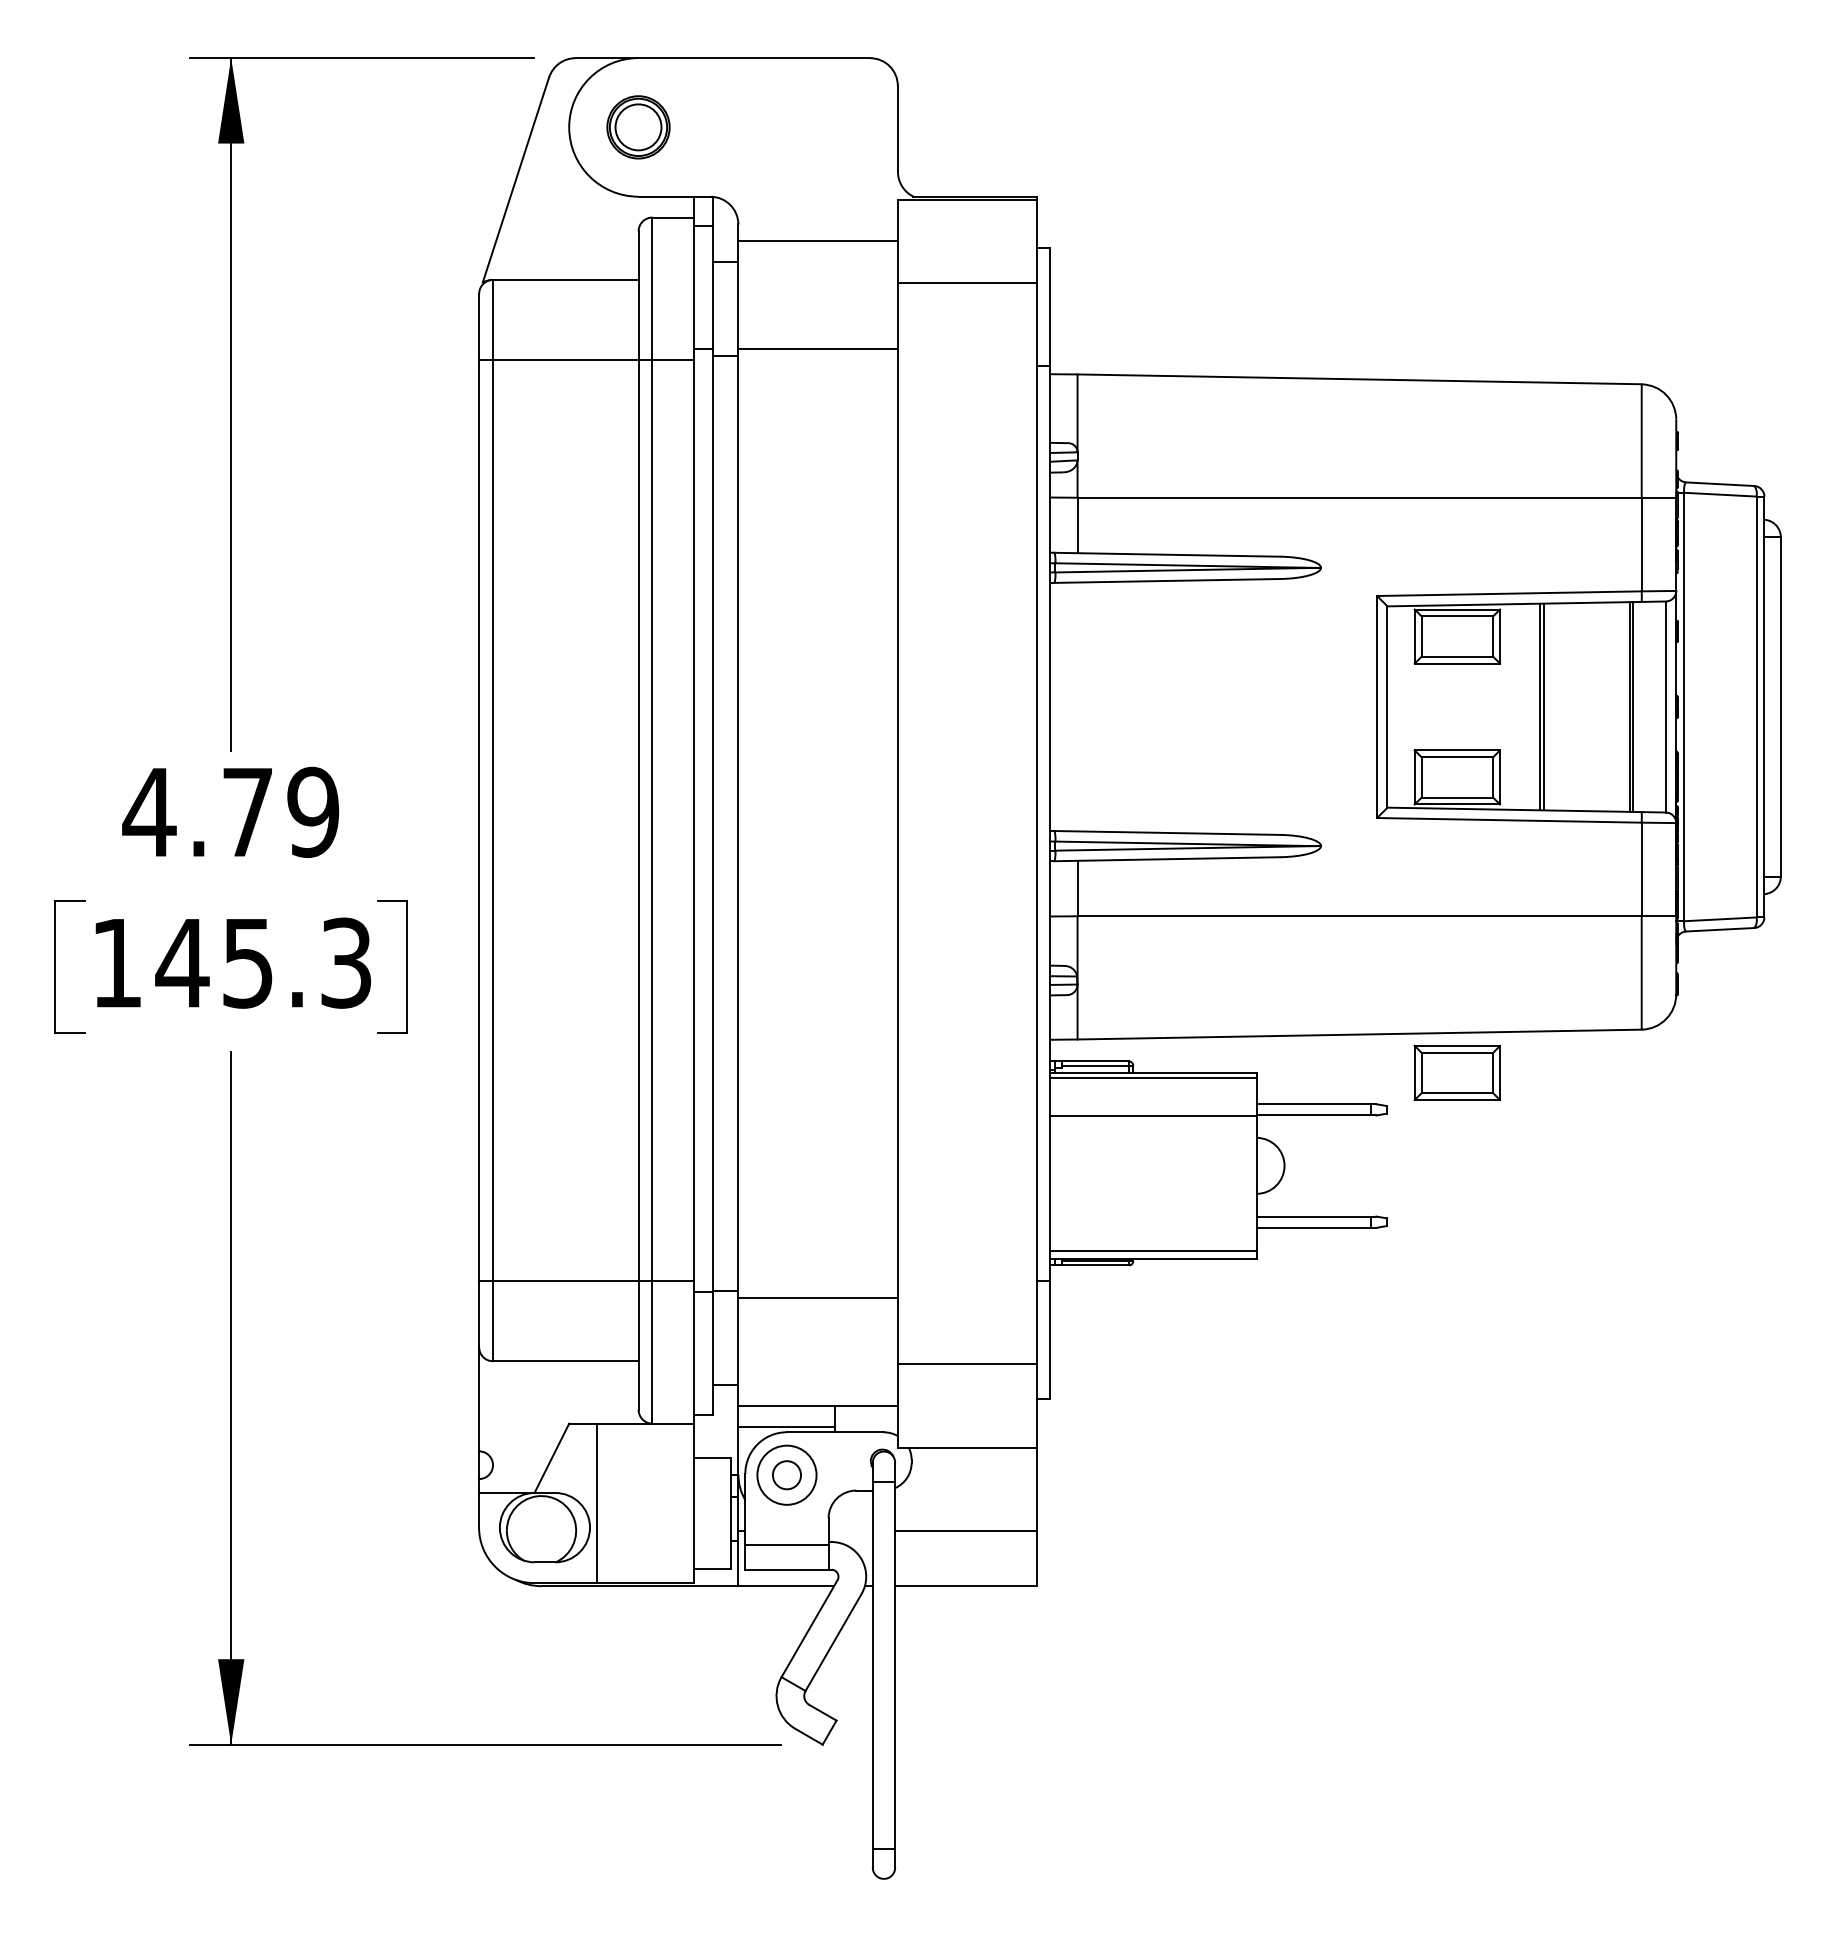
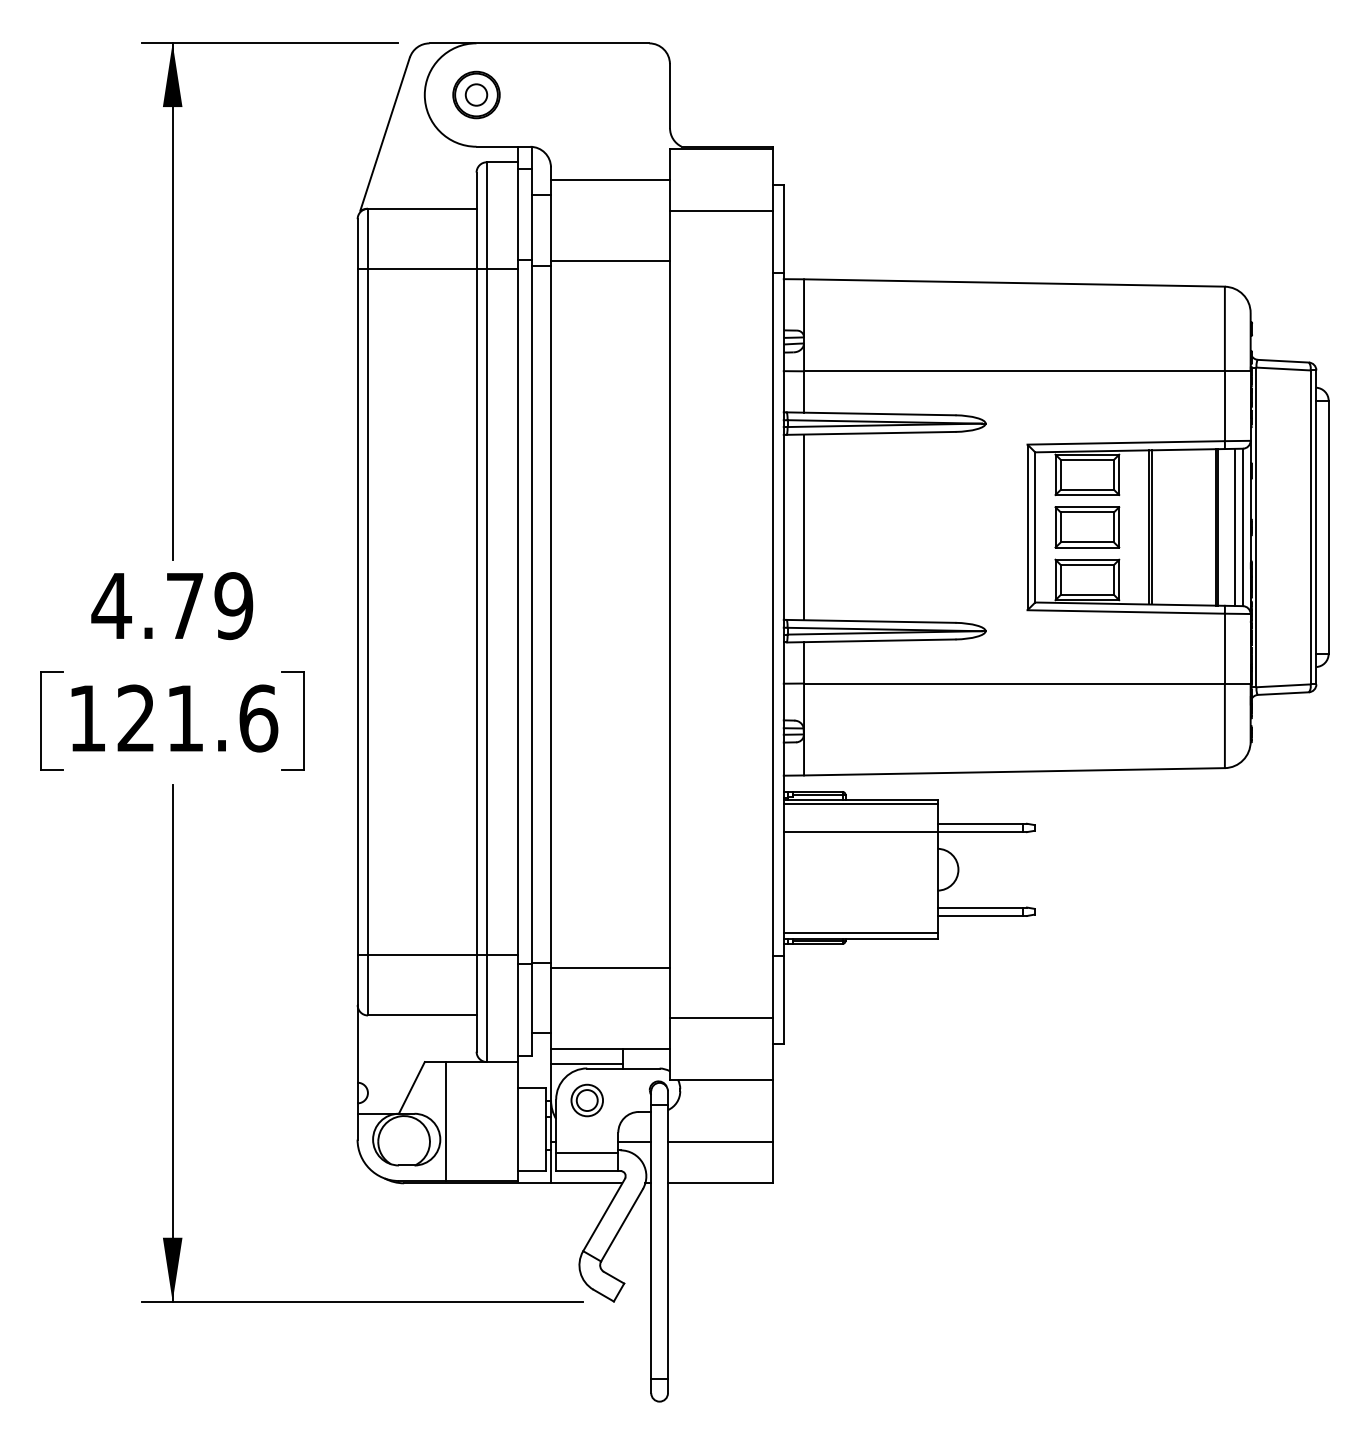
circle: (638, 127) -> (476, 95), size x0.62
line: (1077, 706) -> (803, 527), added
line: (1655, 706) -> (1235, 527), added
text: (263, 962) -> (196, 718), 145.3 -> 121.6
part: (1456, 1072) -> (1086, 527), moved
circle: (786, 1475) -> (586, 1100), size x0.71
line: (850, 1530) -> (634, 1141), added

